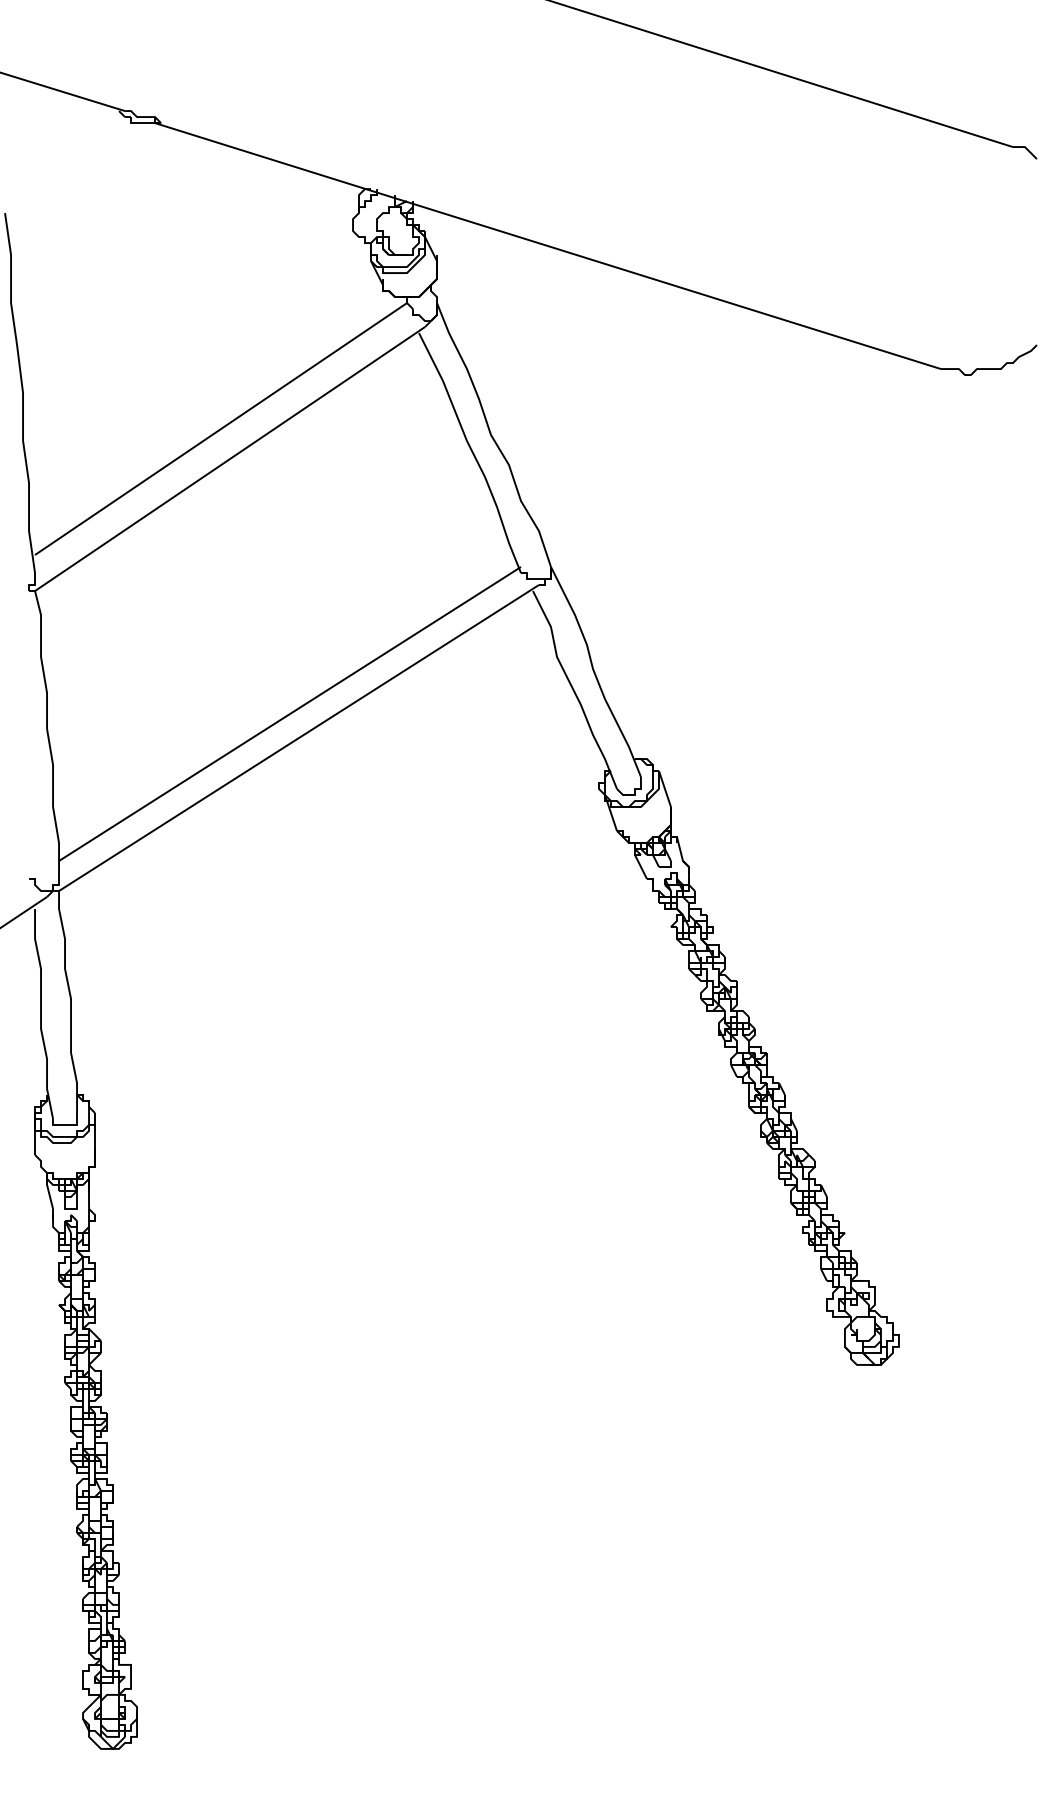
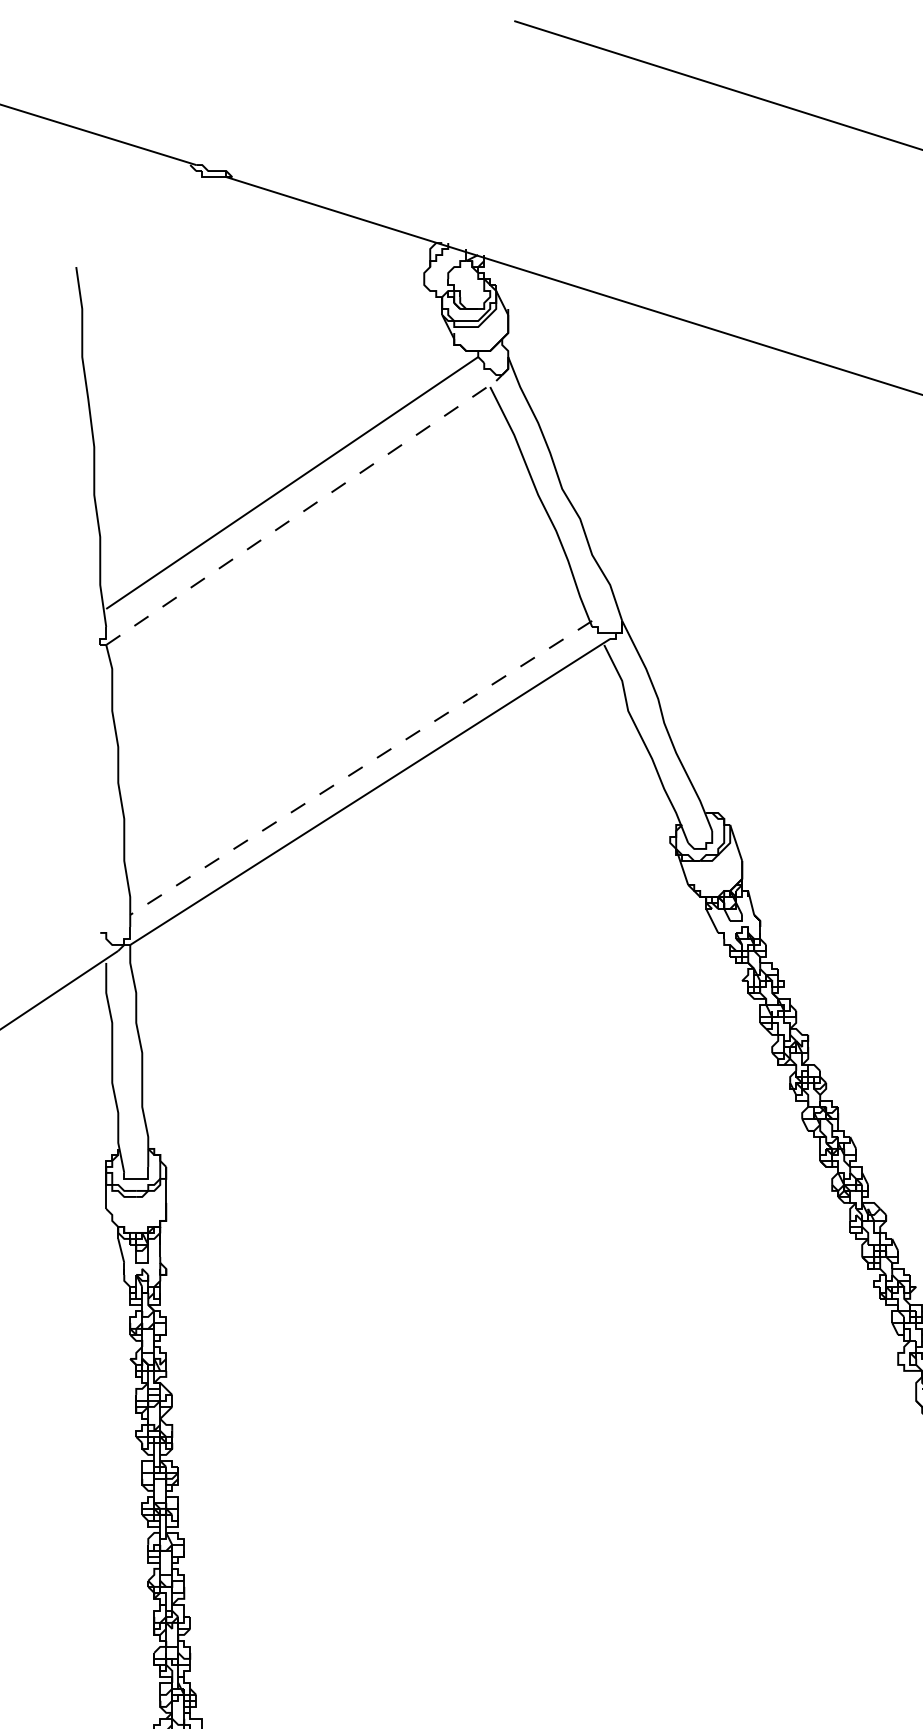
line: (230, 458) -> (301, 512), solid -> dashed
line: (290, 714) -> (361, 768), solid -> dashed

